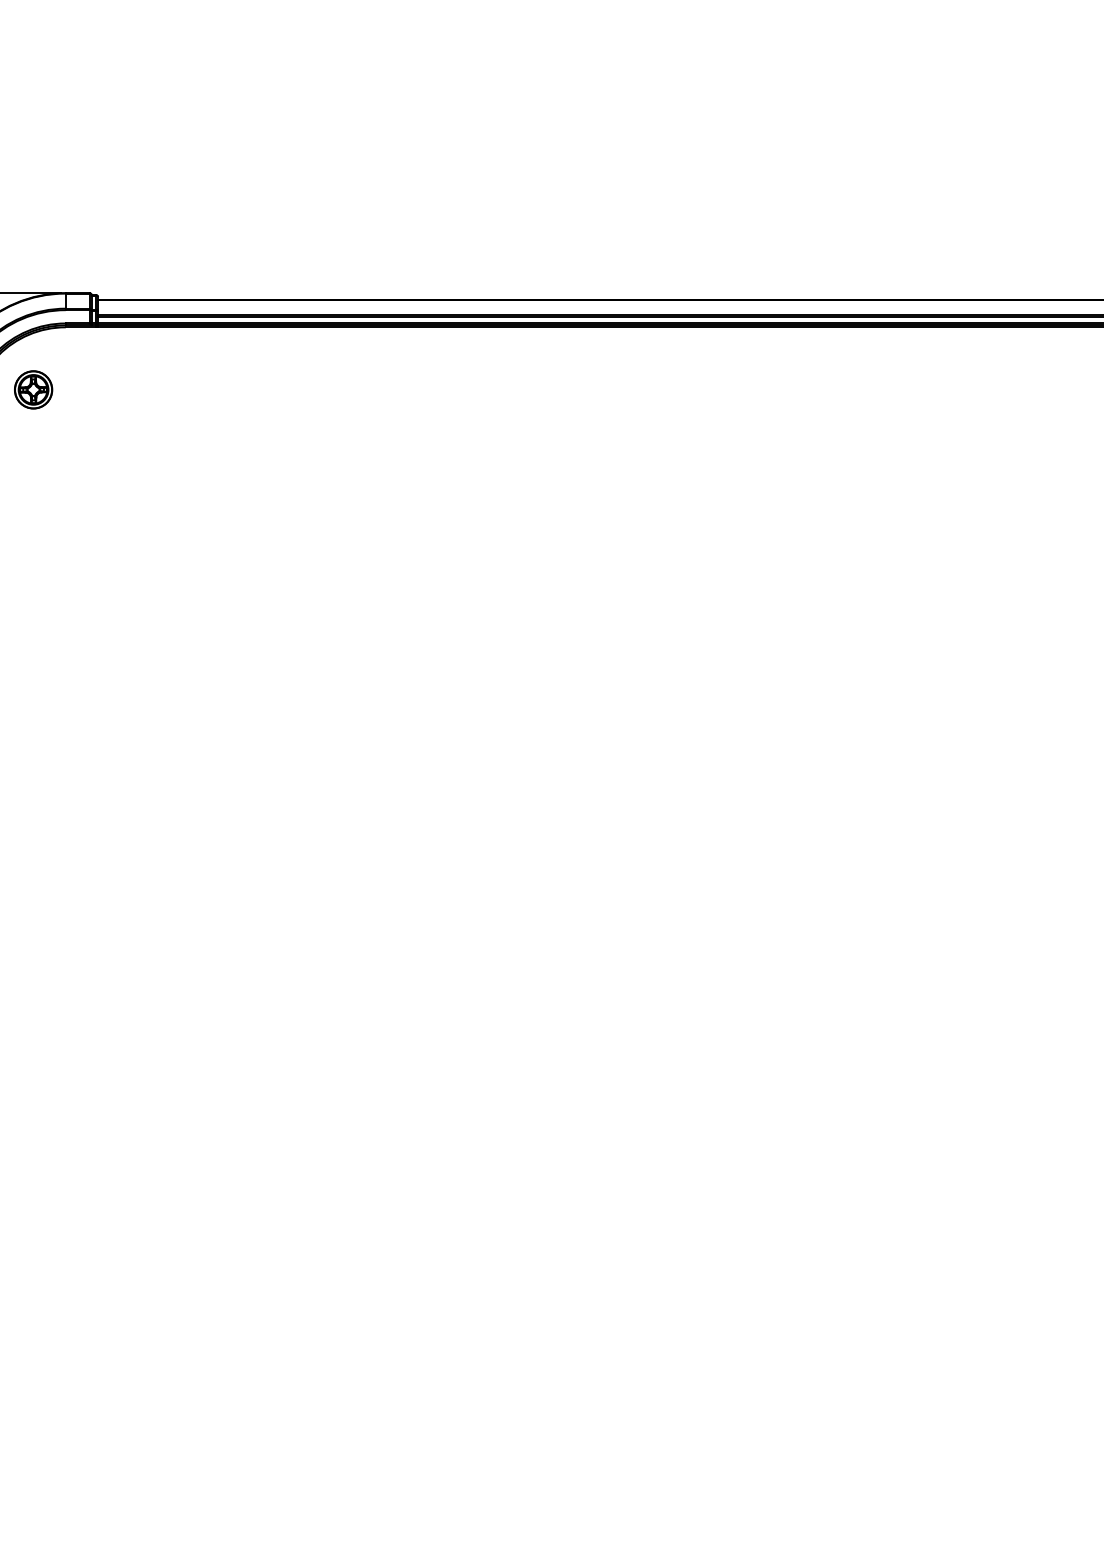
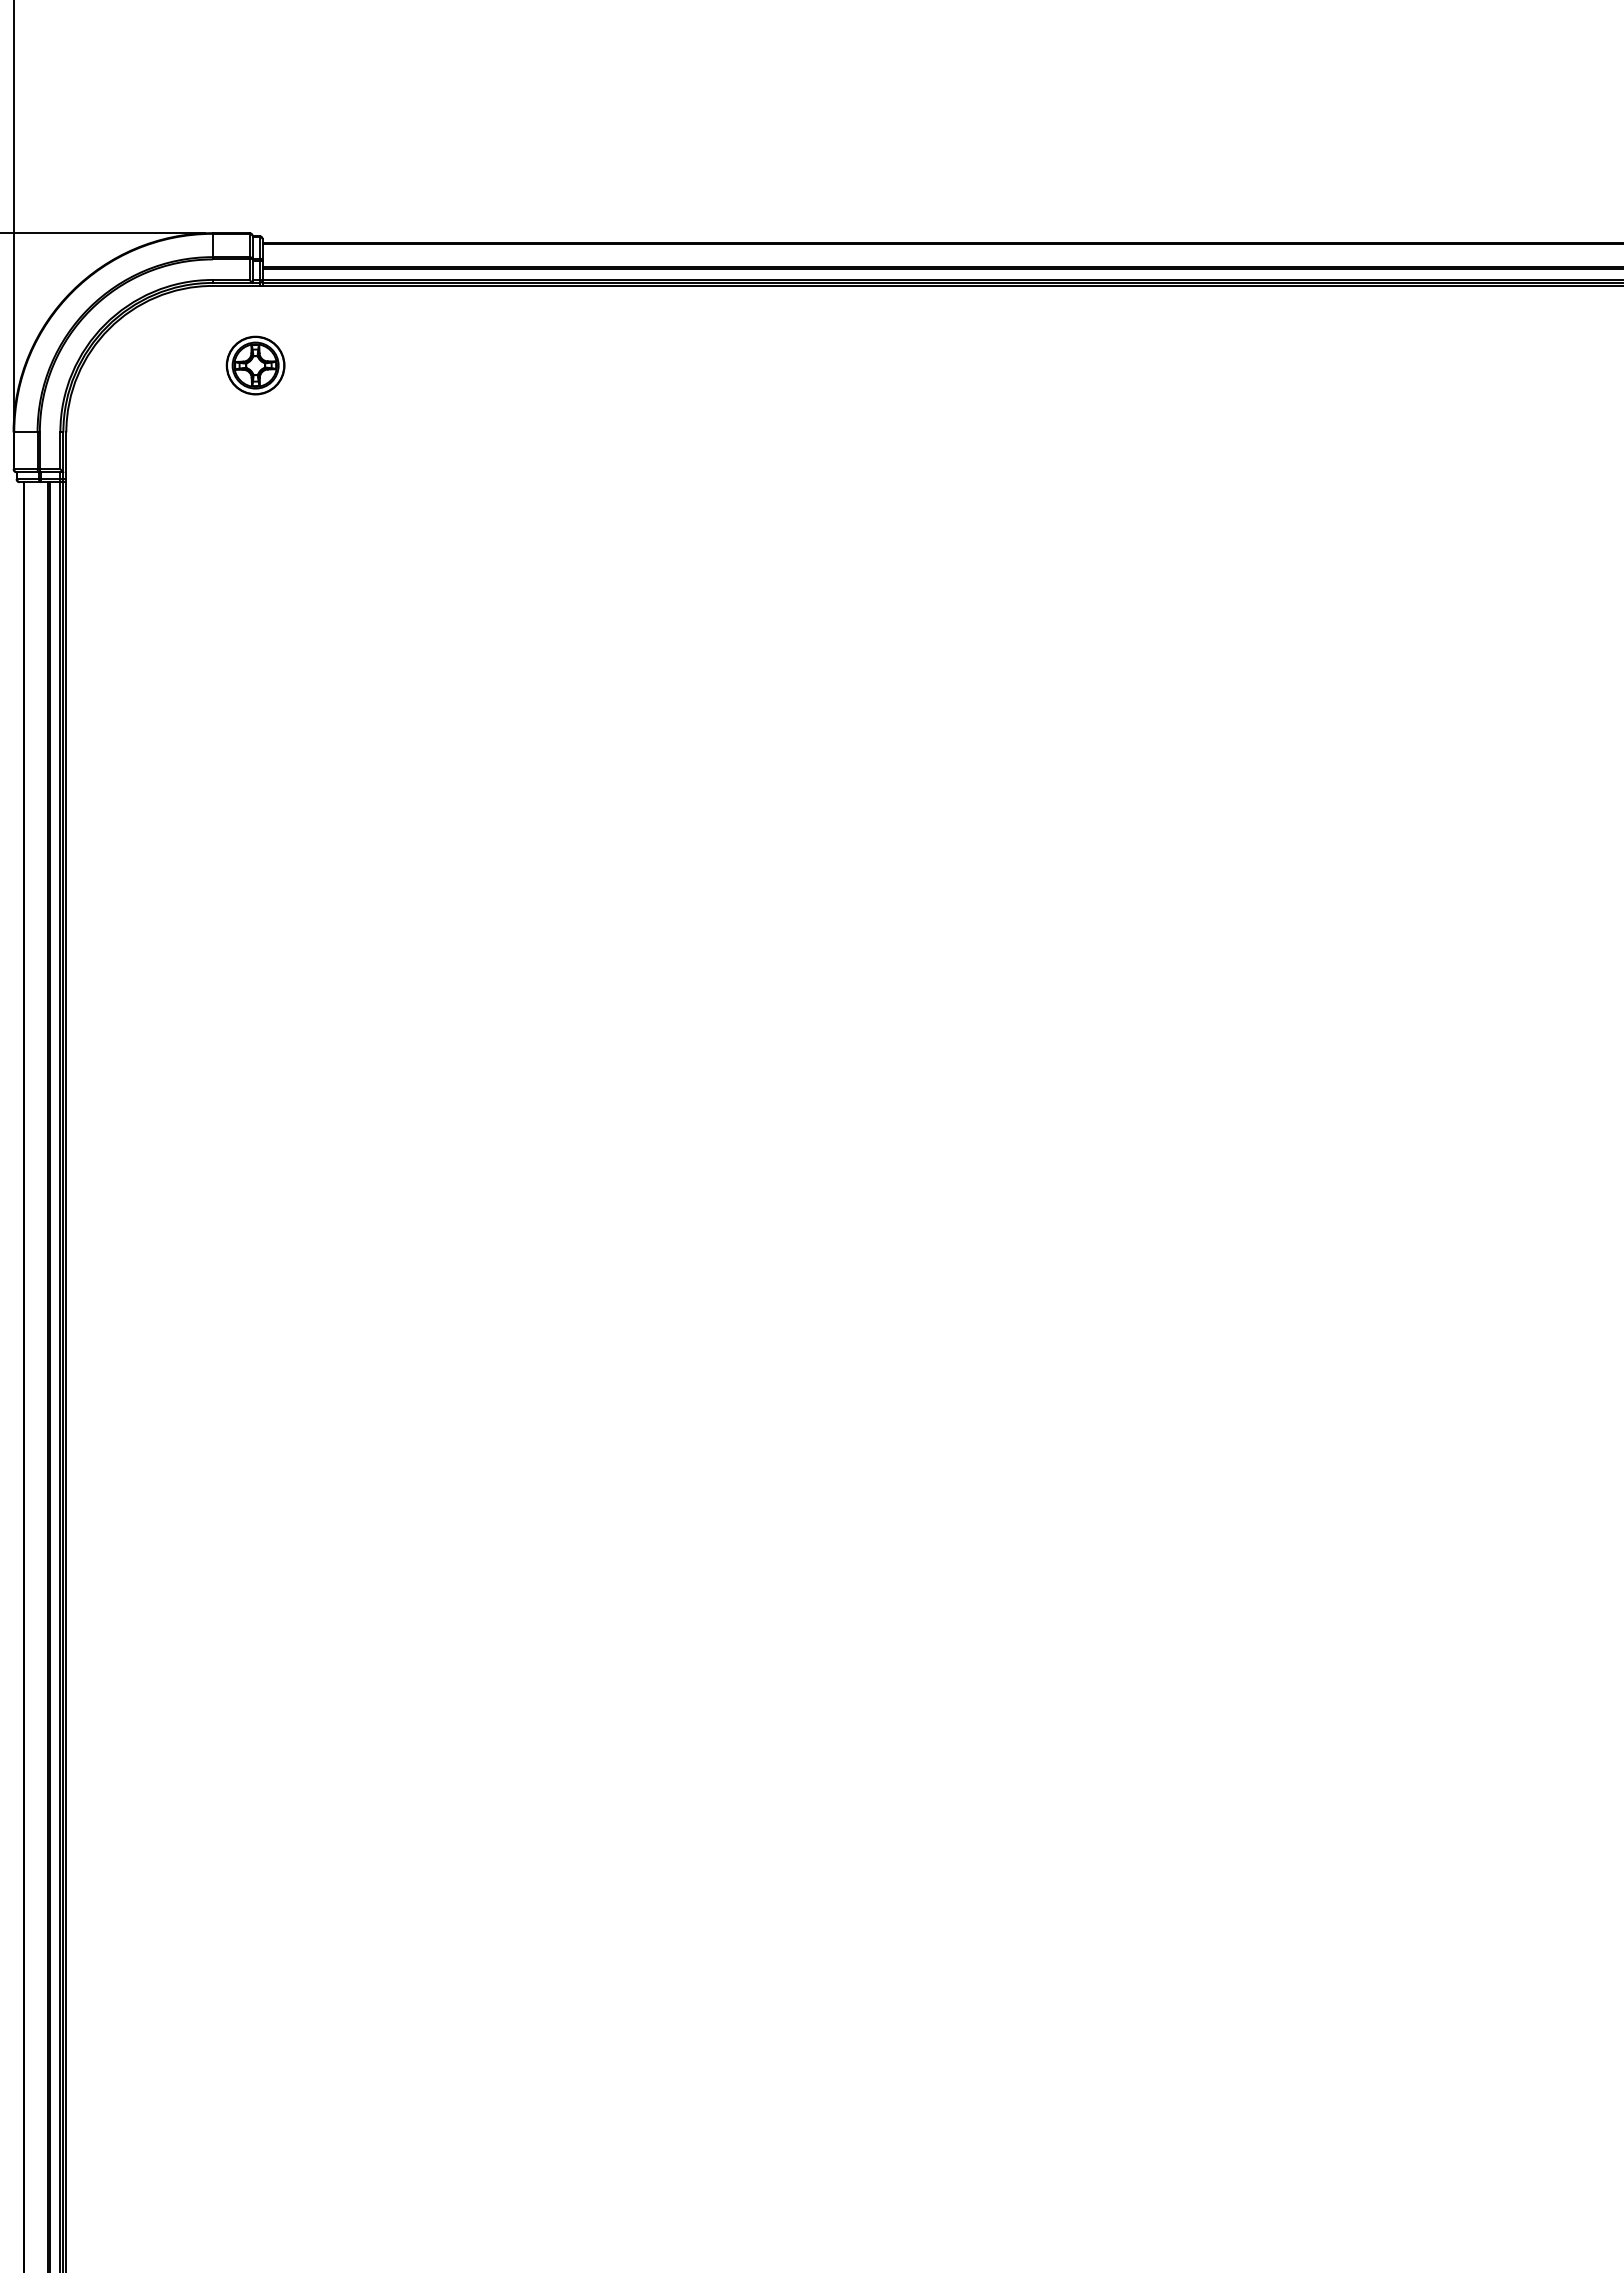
part: (33, 389) -> (255, 364), moved

